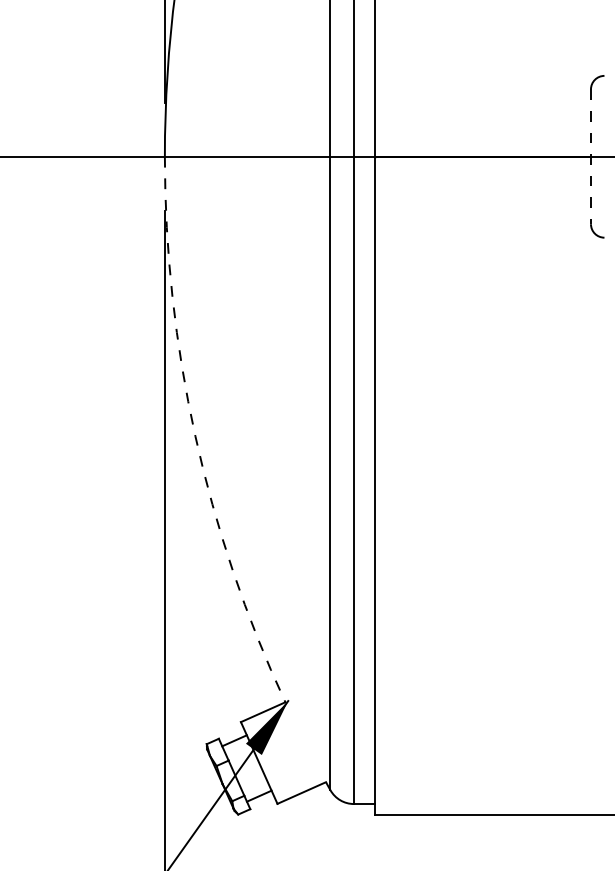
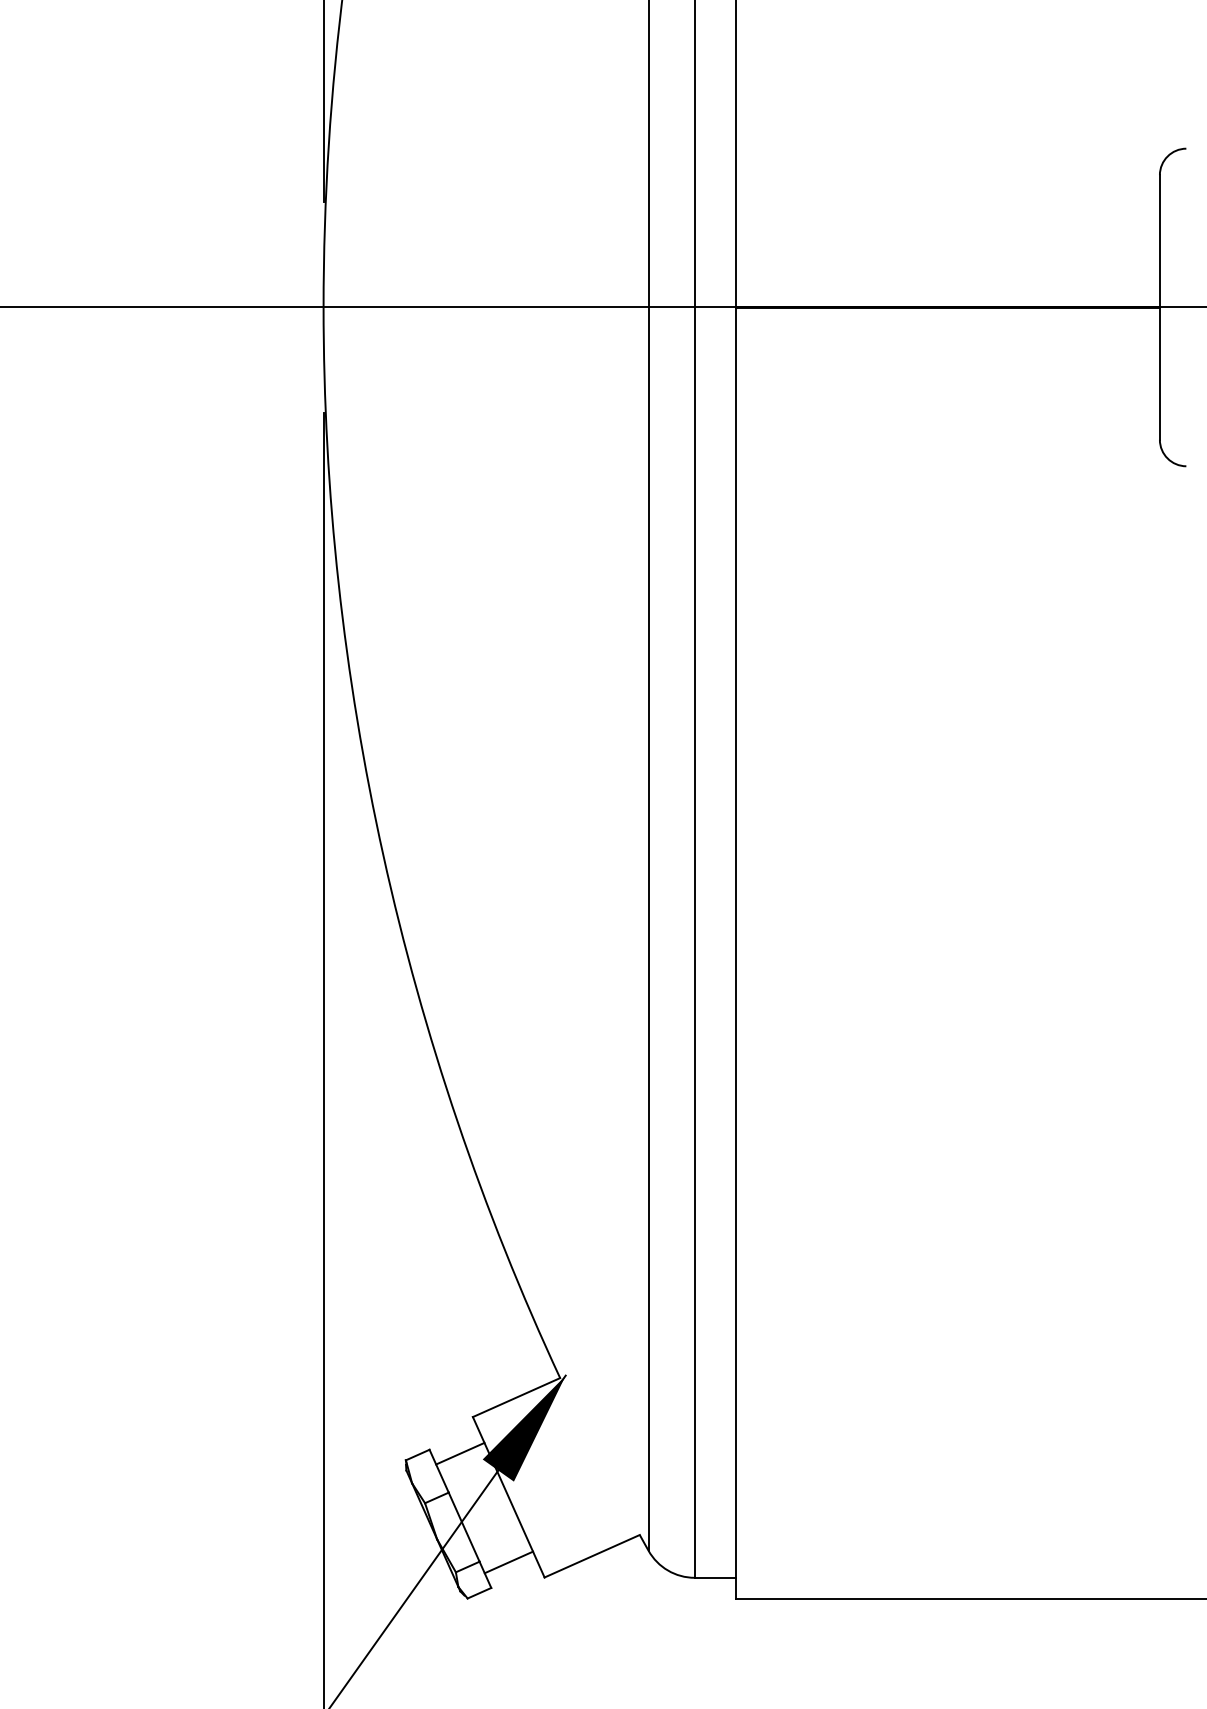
line: (590, 157) -> (1158, 308), dashed -> solid
arc: (195, 436) -> (383, 856), dashed -> solid

